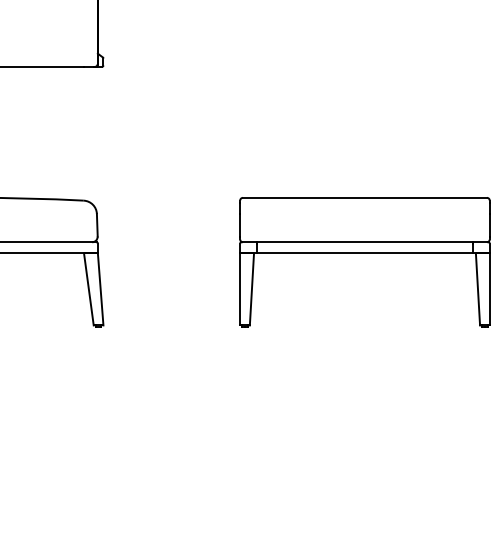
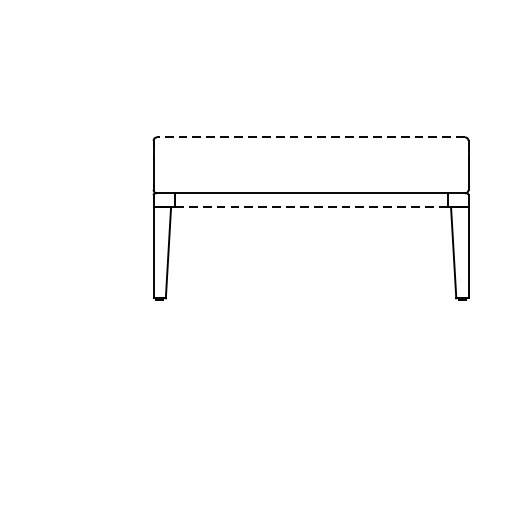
line: (364, 197) -> (310, 136), solid -> dashed
line: (364, 253) -> (310, 207), solid -> dashed

